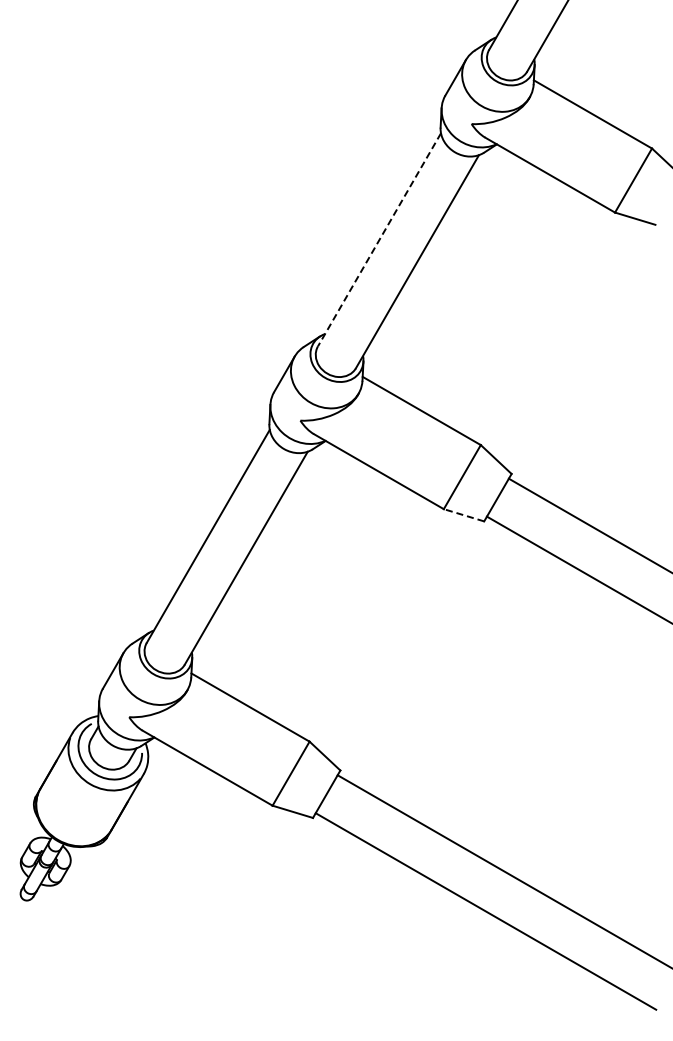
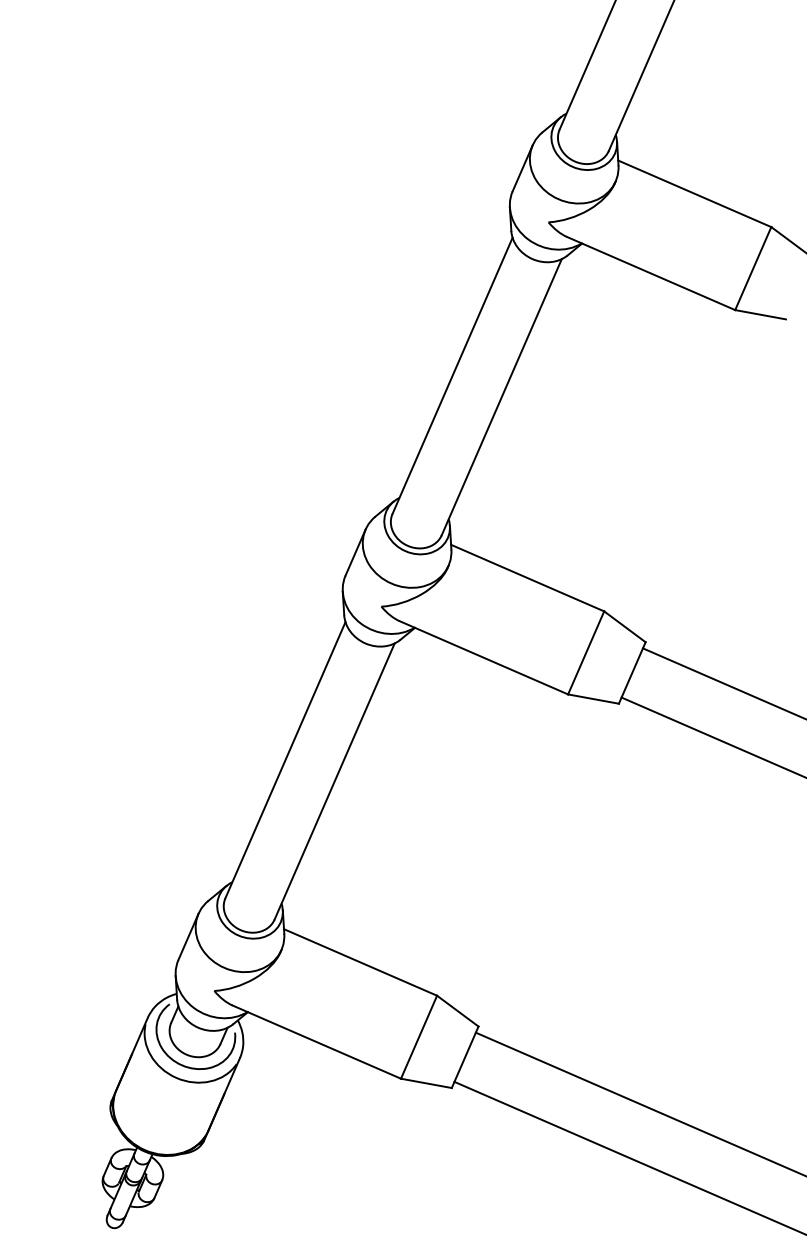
line: (379, 240) -> (452, 376), dashed -> solid
line: (463, 515) -> (592, 699), dashed -> solid

